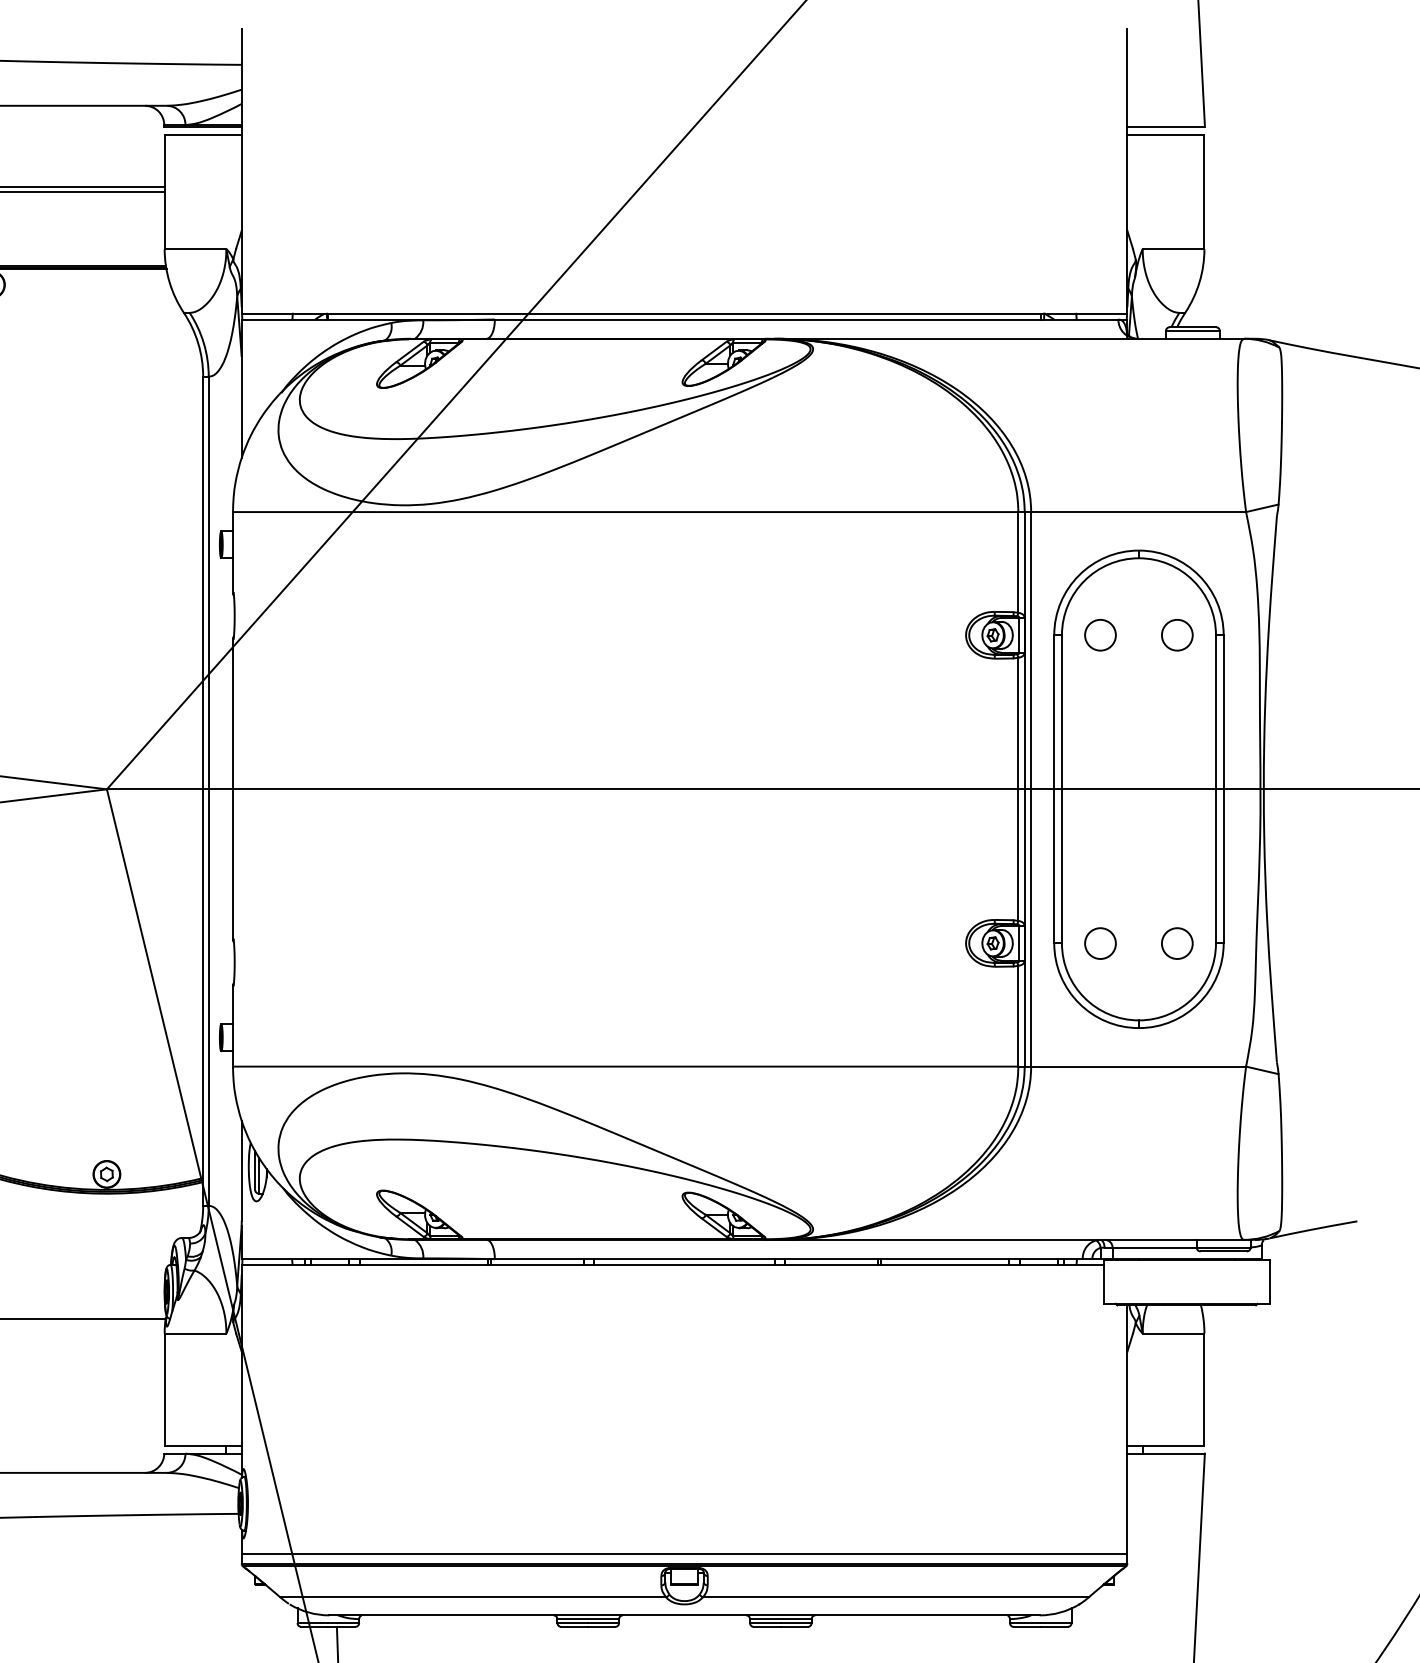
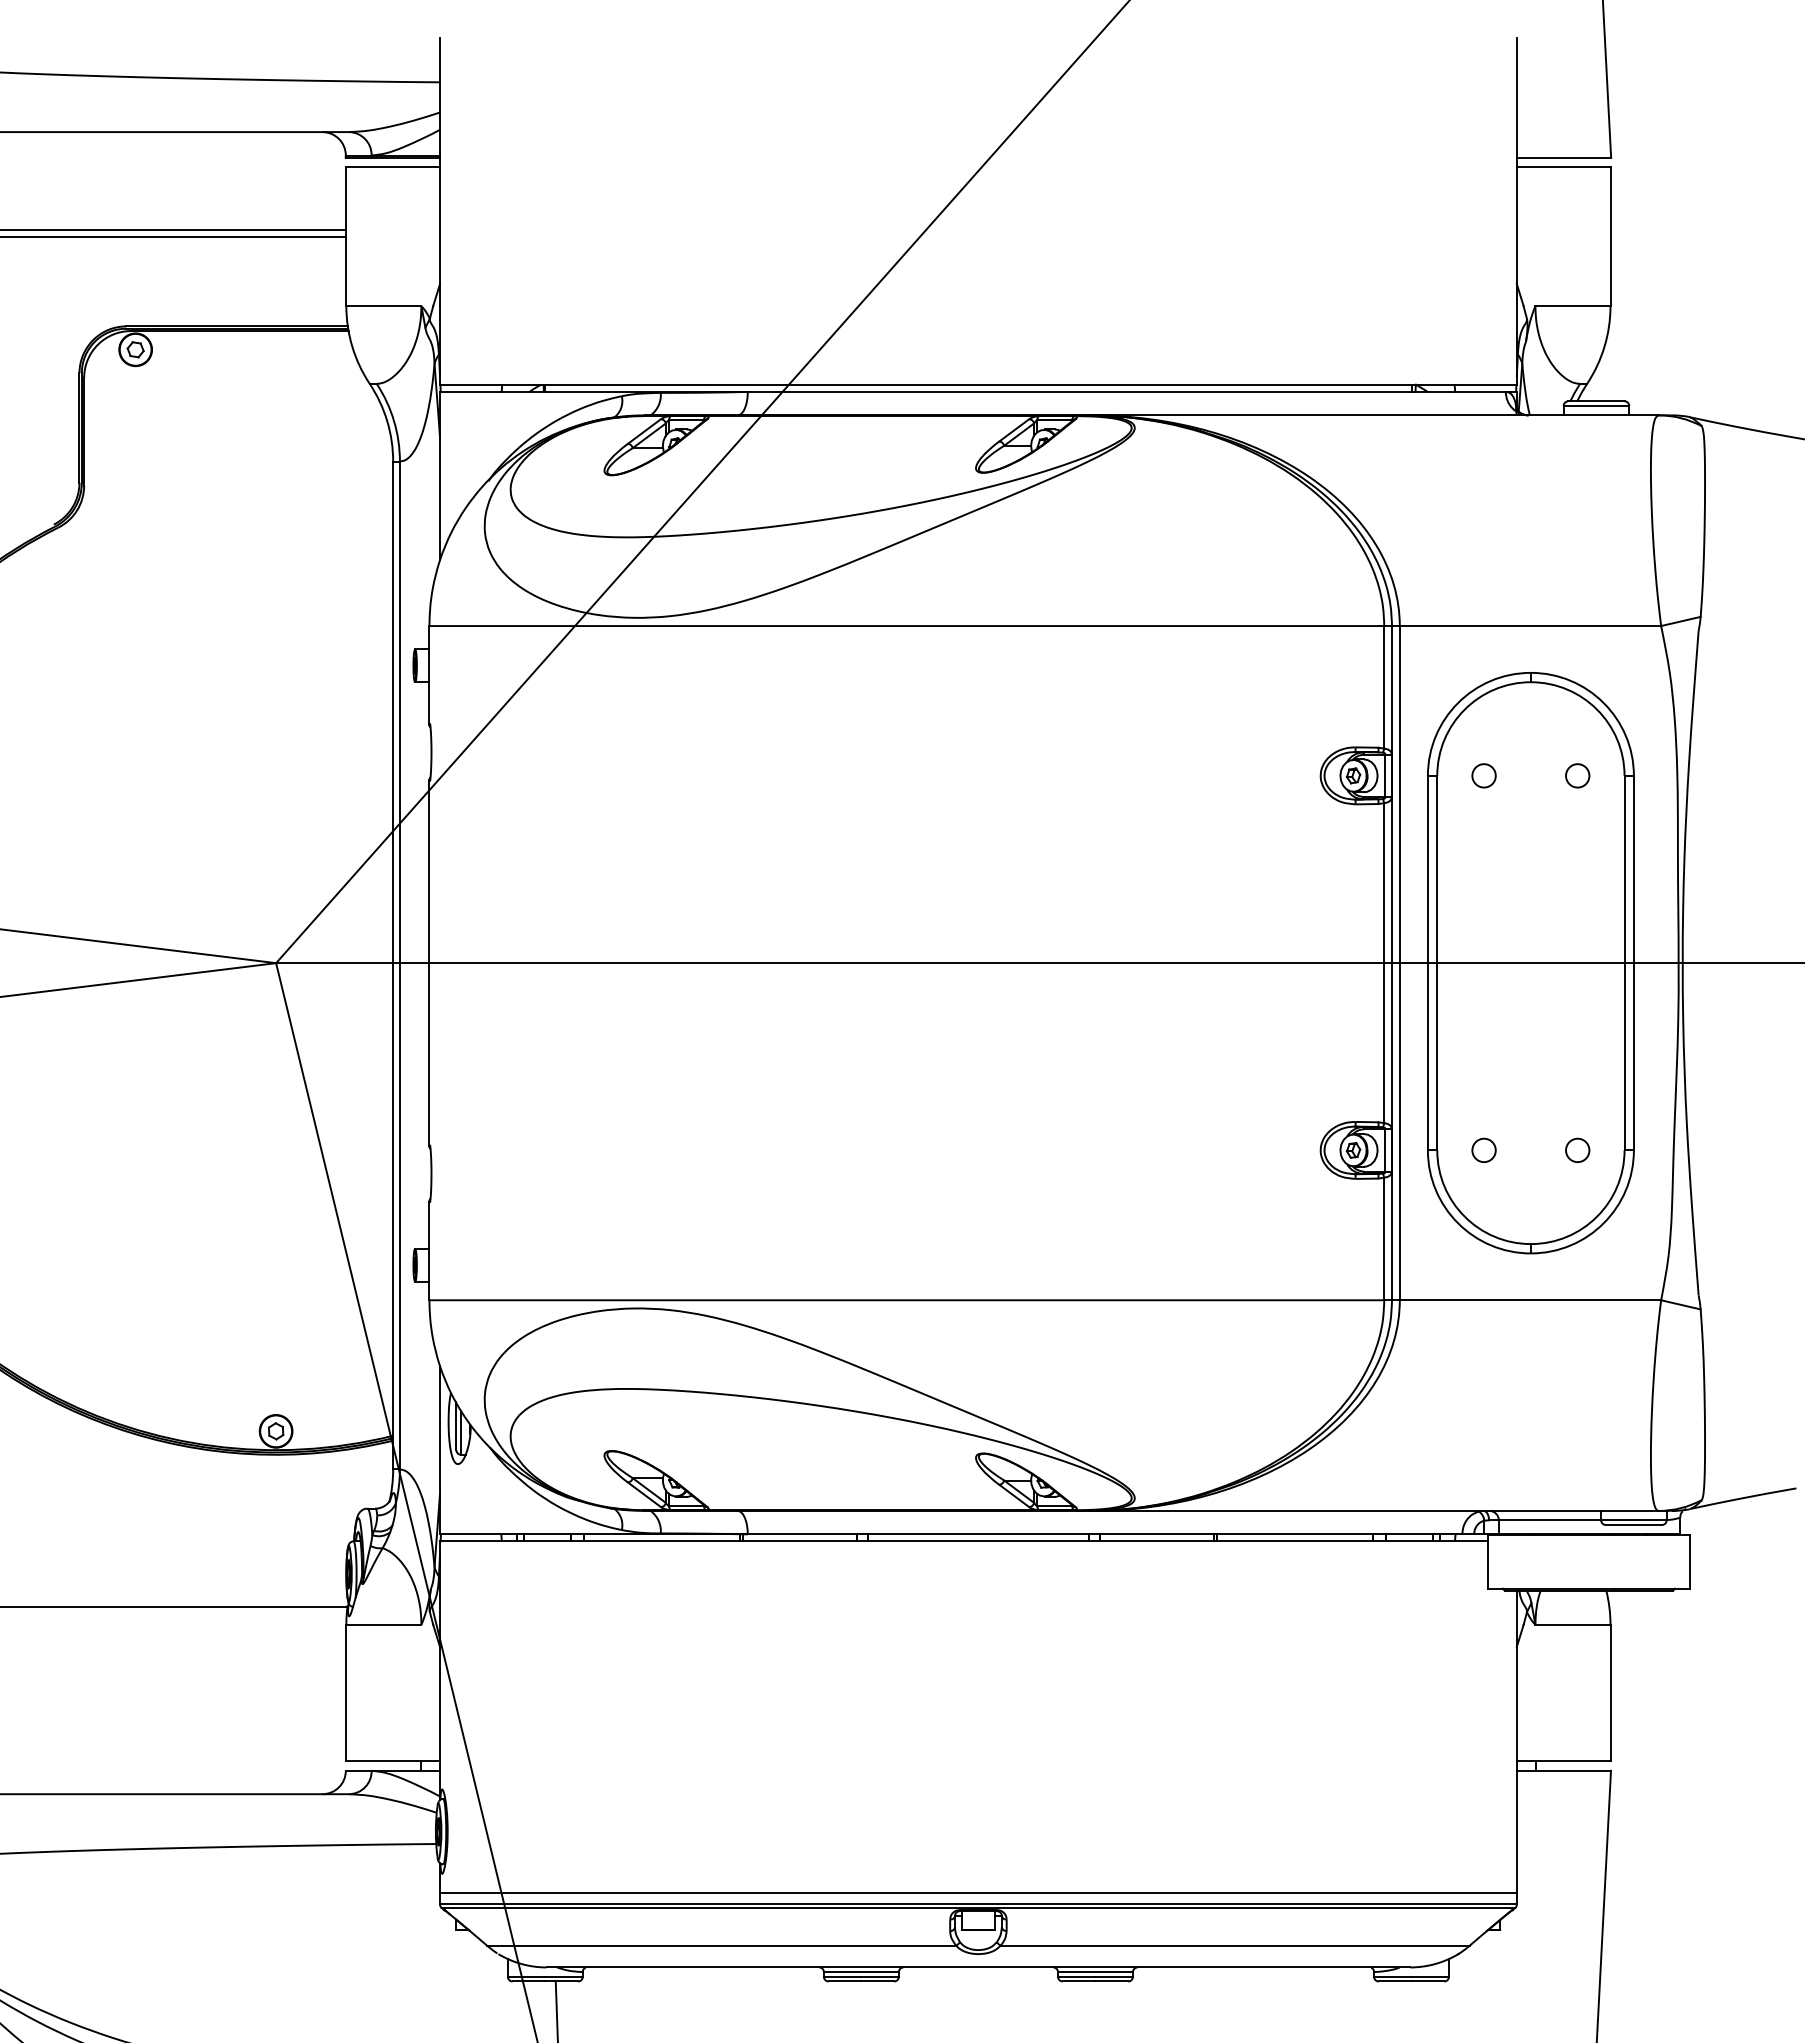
circle: (1099, 634) -> (1483, 775), size x0.62
circle: (1177, 634) -> (1577, 775), size x0.62
circle: (1099, 942) -> (1483, 1149), size x0.62
circle: (1177, 942) -> (1577, 1149), size x0.62

